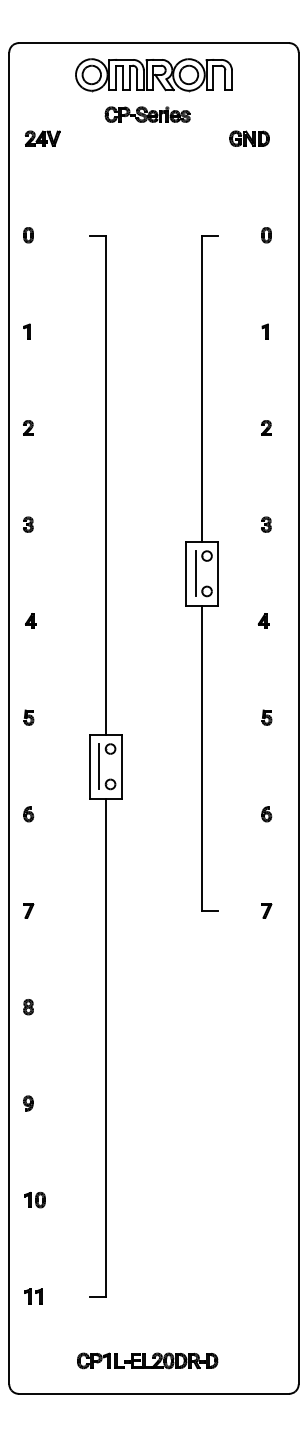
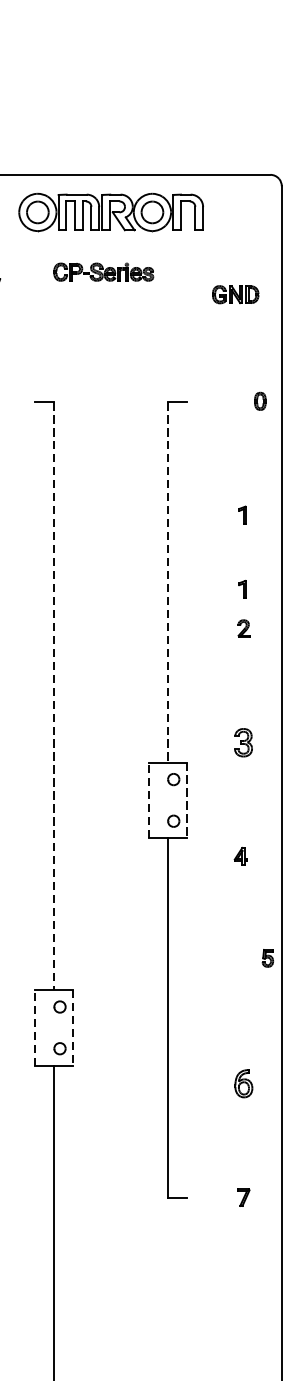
part: (147, 114) -> (103, 271), moved
part: (249, 138) -> (235, 294), moved
part: (266, 235) -> (260, 401), moved
line: (202, 388) -> (168, 582), solid -> dashed
part: (264, 394) -> (241, 589), added
line: (105, 485) -> (54, 696), solid -> dashed
part: (266, 524) -> (243, 742), size x1.6
line: (186, 573) -> (149, 800), solid -> dashed
line: (195, 573) -> (160, 800), removed
line: (218, 574) -> (187, 801), solid -> dashed
part: (266, 717) -> (267, 958), moved
line: (89, 766) -> (35, 1027), solid -> dashed
line: (99, 766) -> (46, 1027), removed
line: (121, 767) -> (72, 1028), solid -> dashed
part: (266, 814) -> (243, 1084), size x1.6

